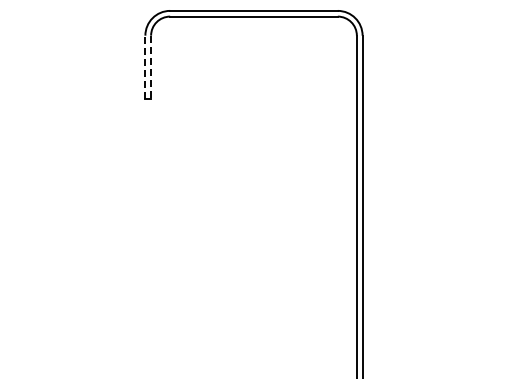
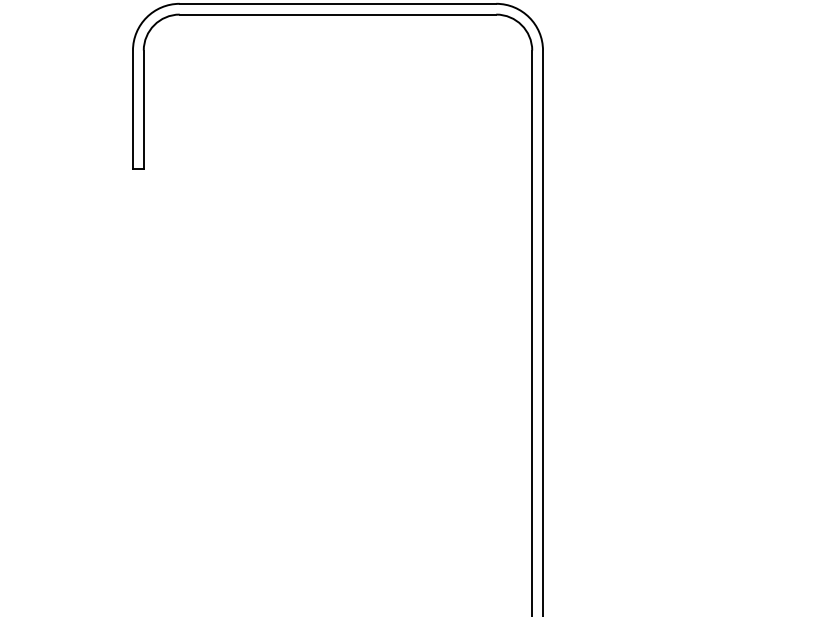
line: (145, 66) -> (133, 108), dashed -> solid
line: (151, 67) -> (144, 110), dashed -> solid

